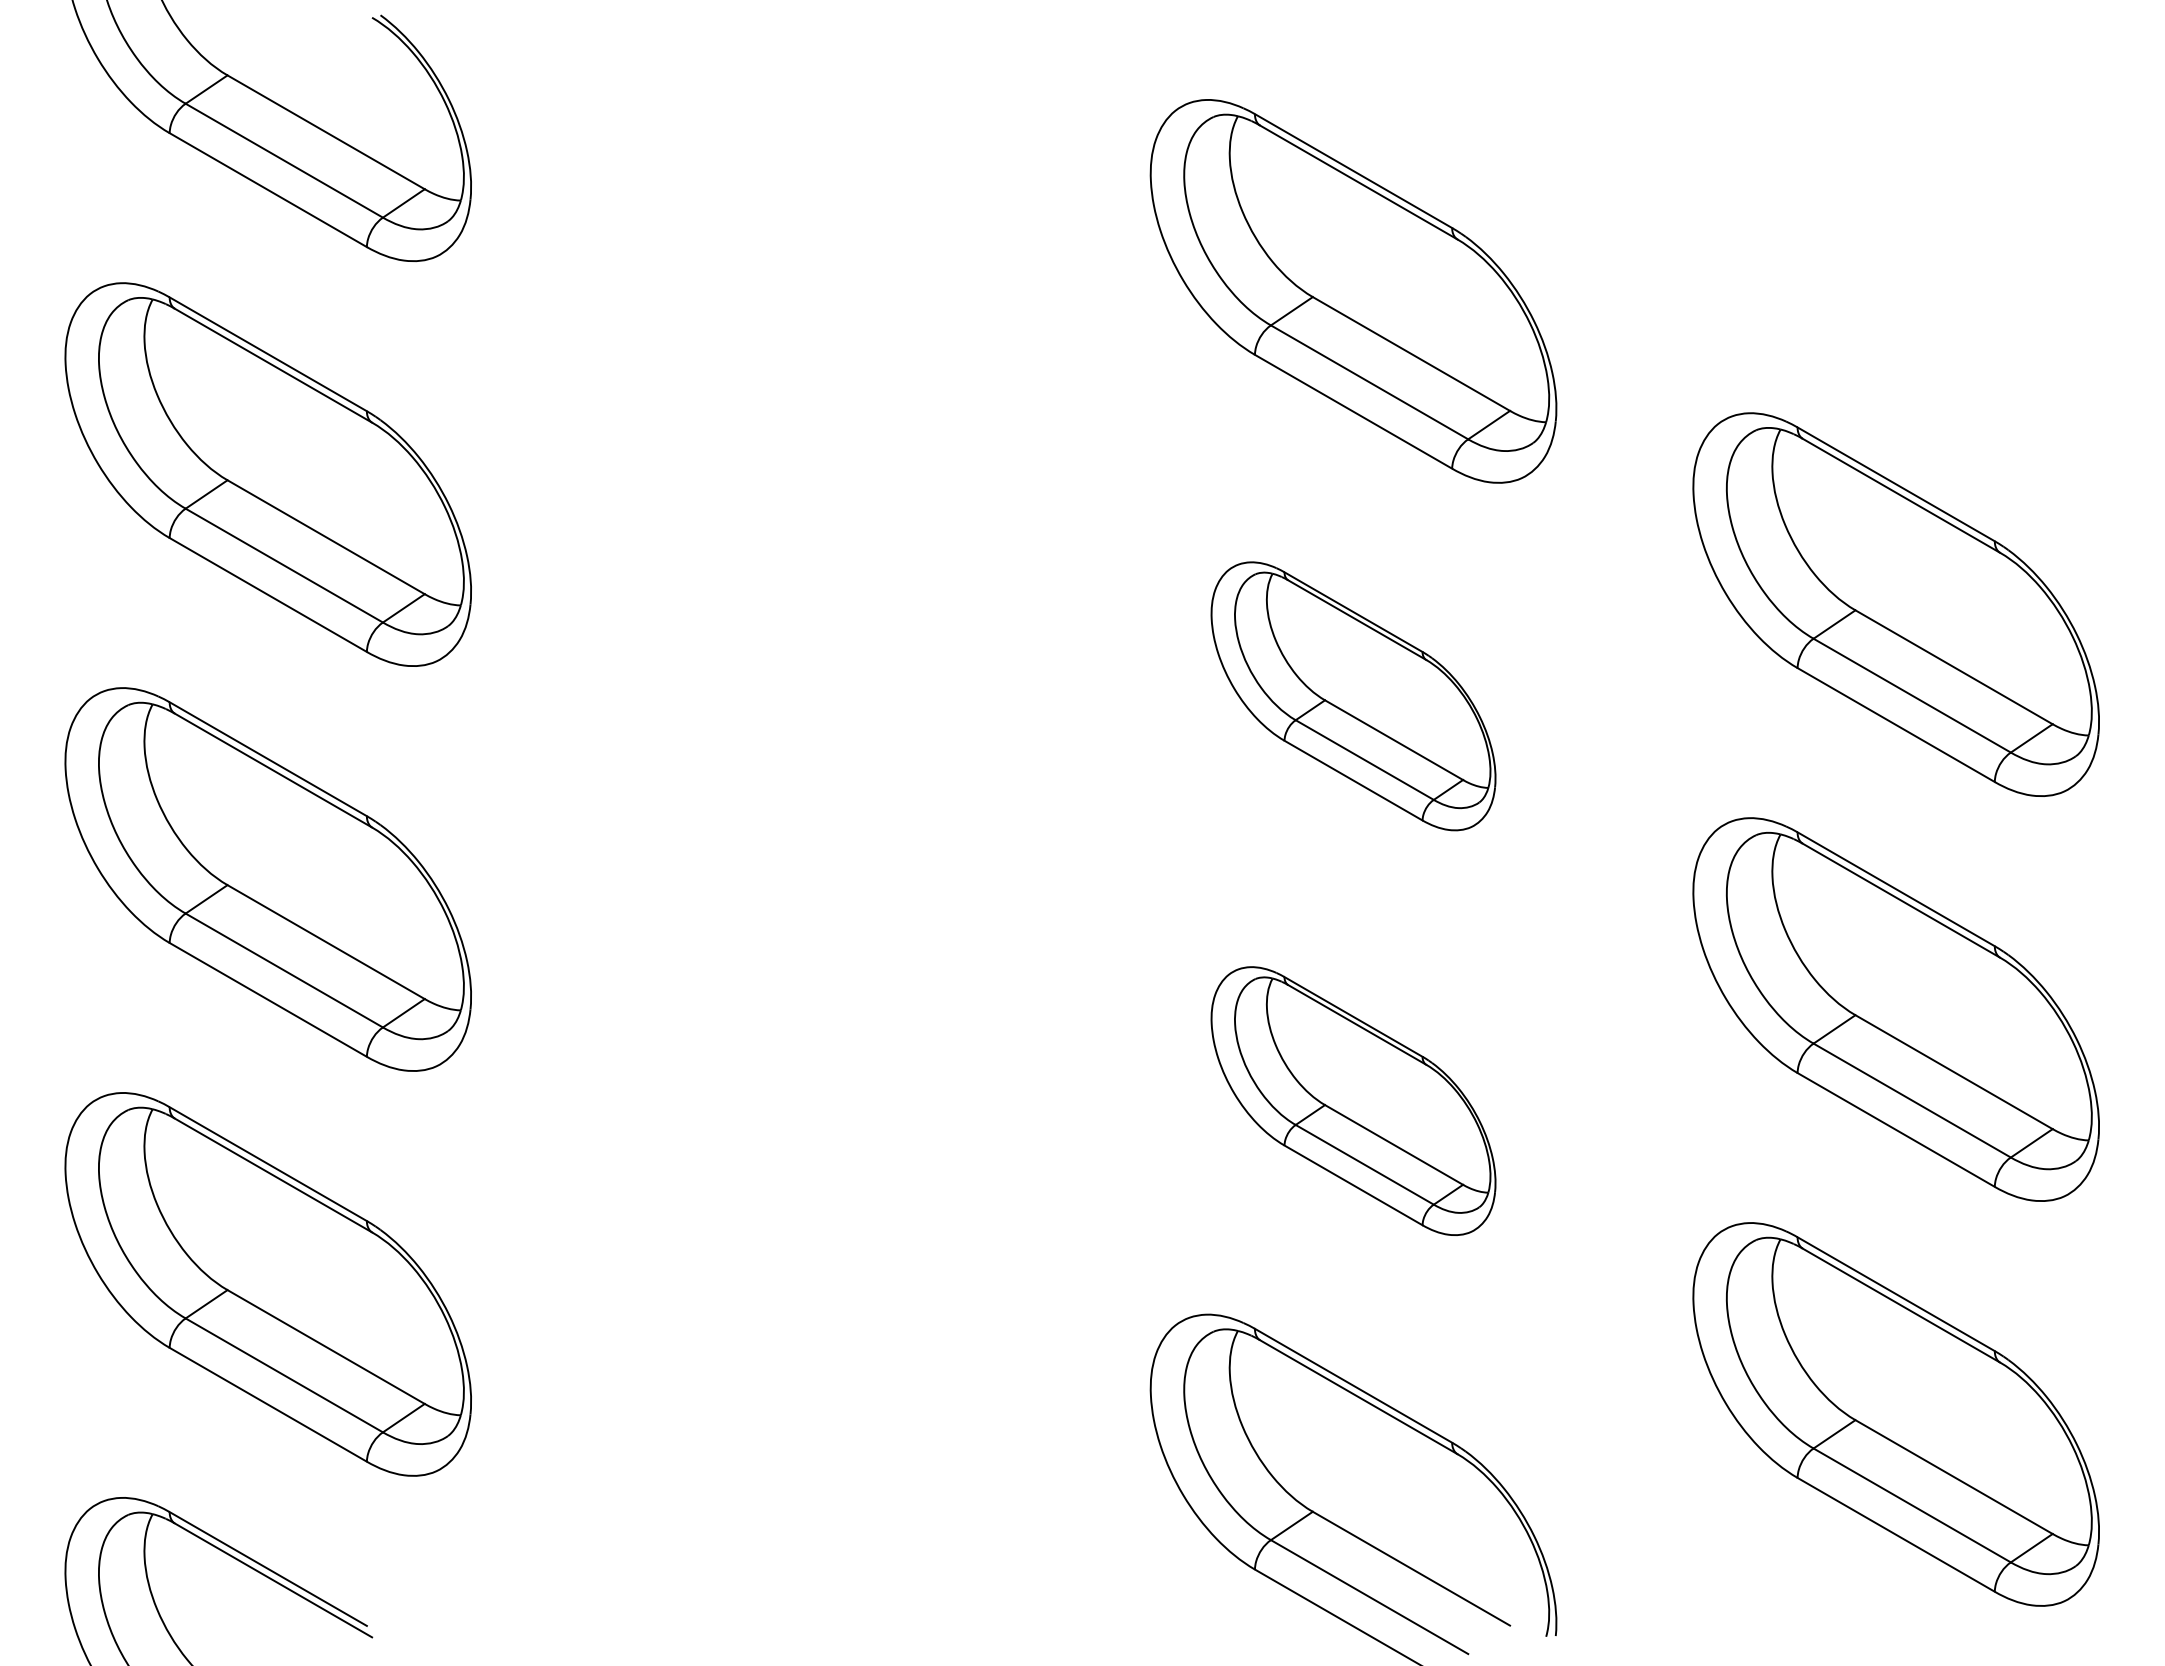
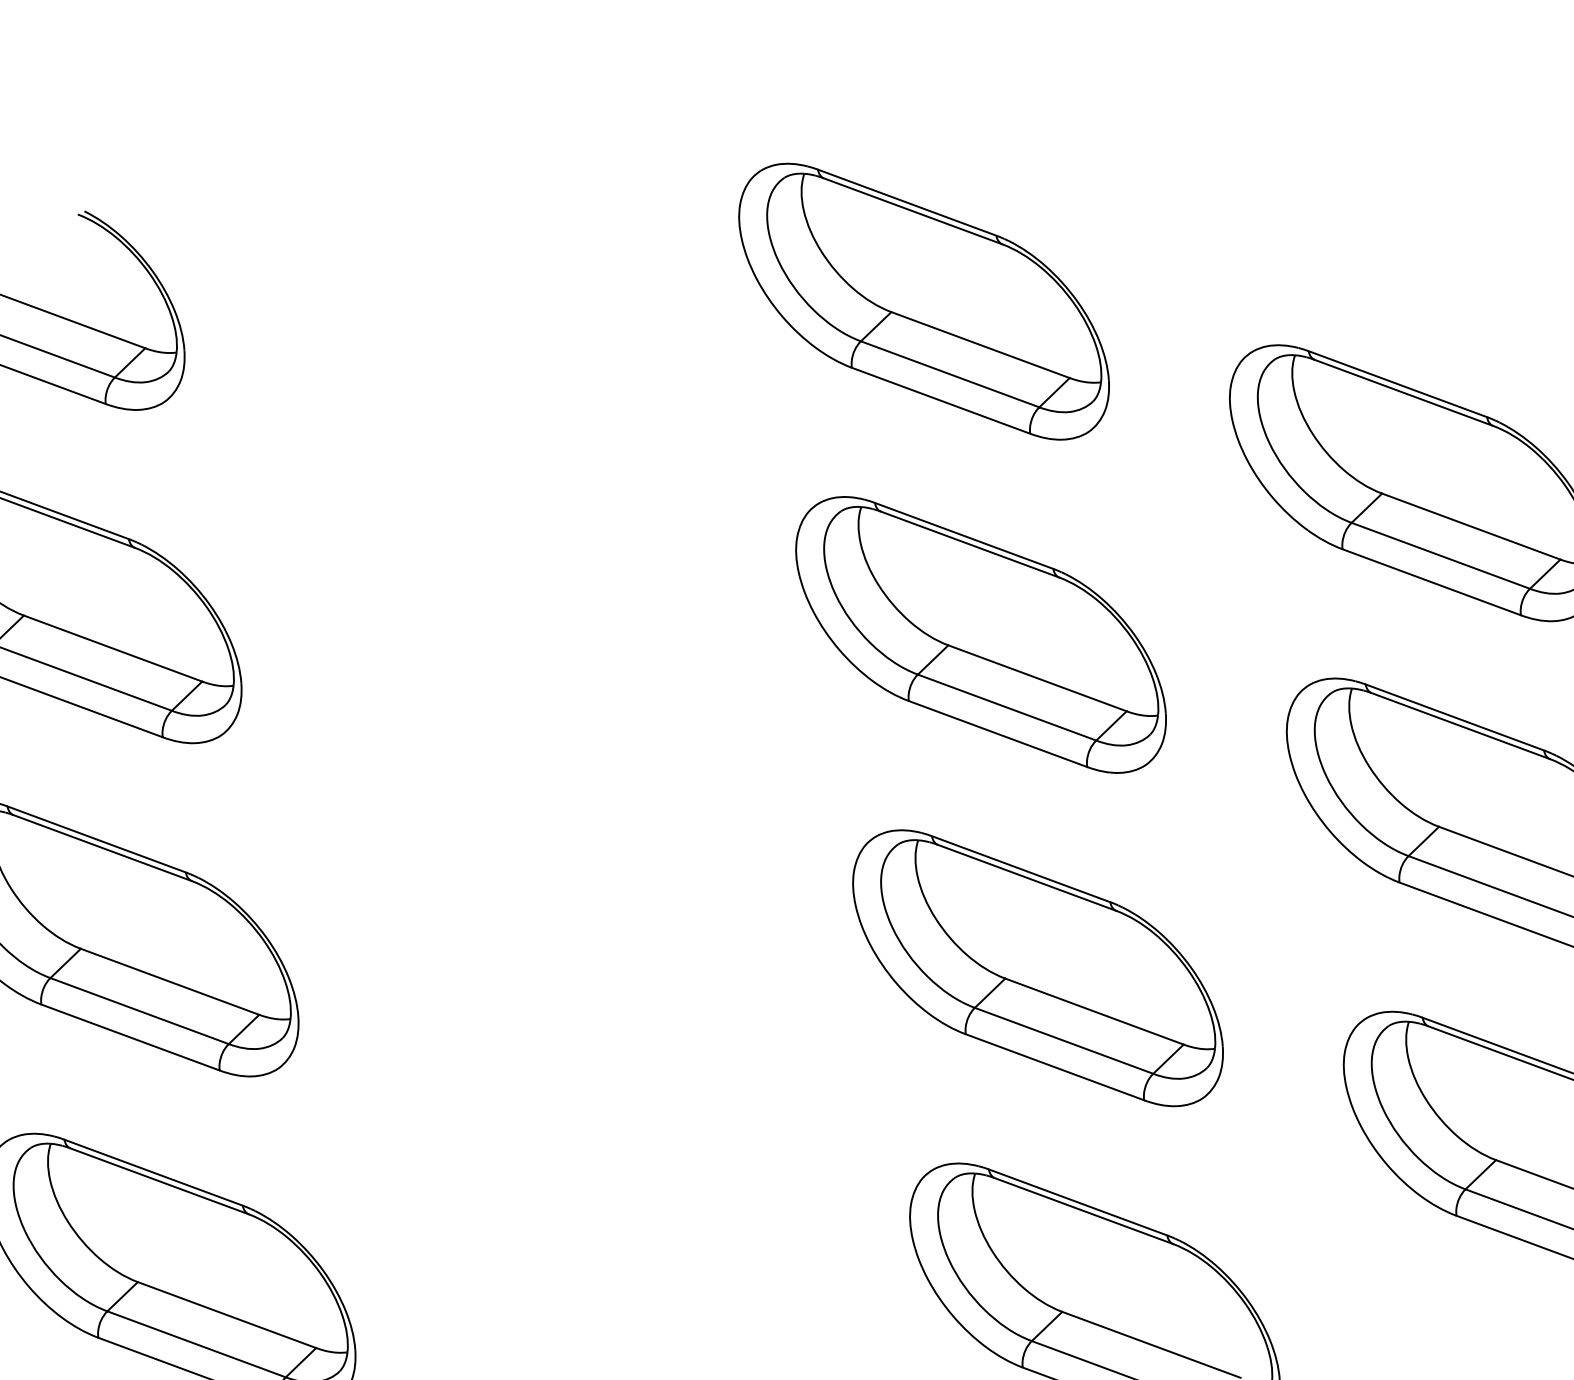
part: (1353, 696) -> (981, 635), size x1.43
part: (1353, 1100) -> (1037, 967), size x1.43

